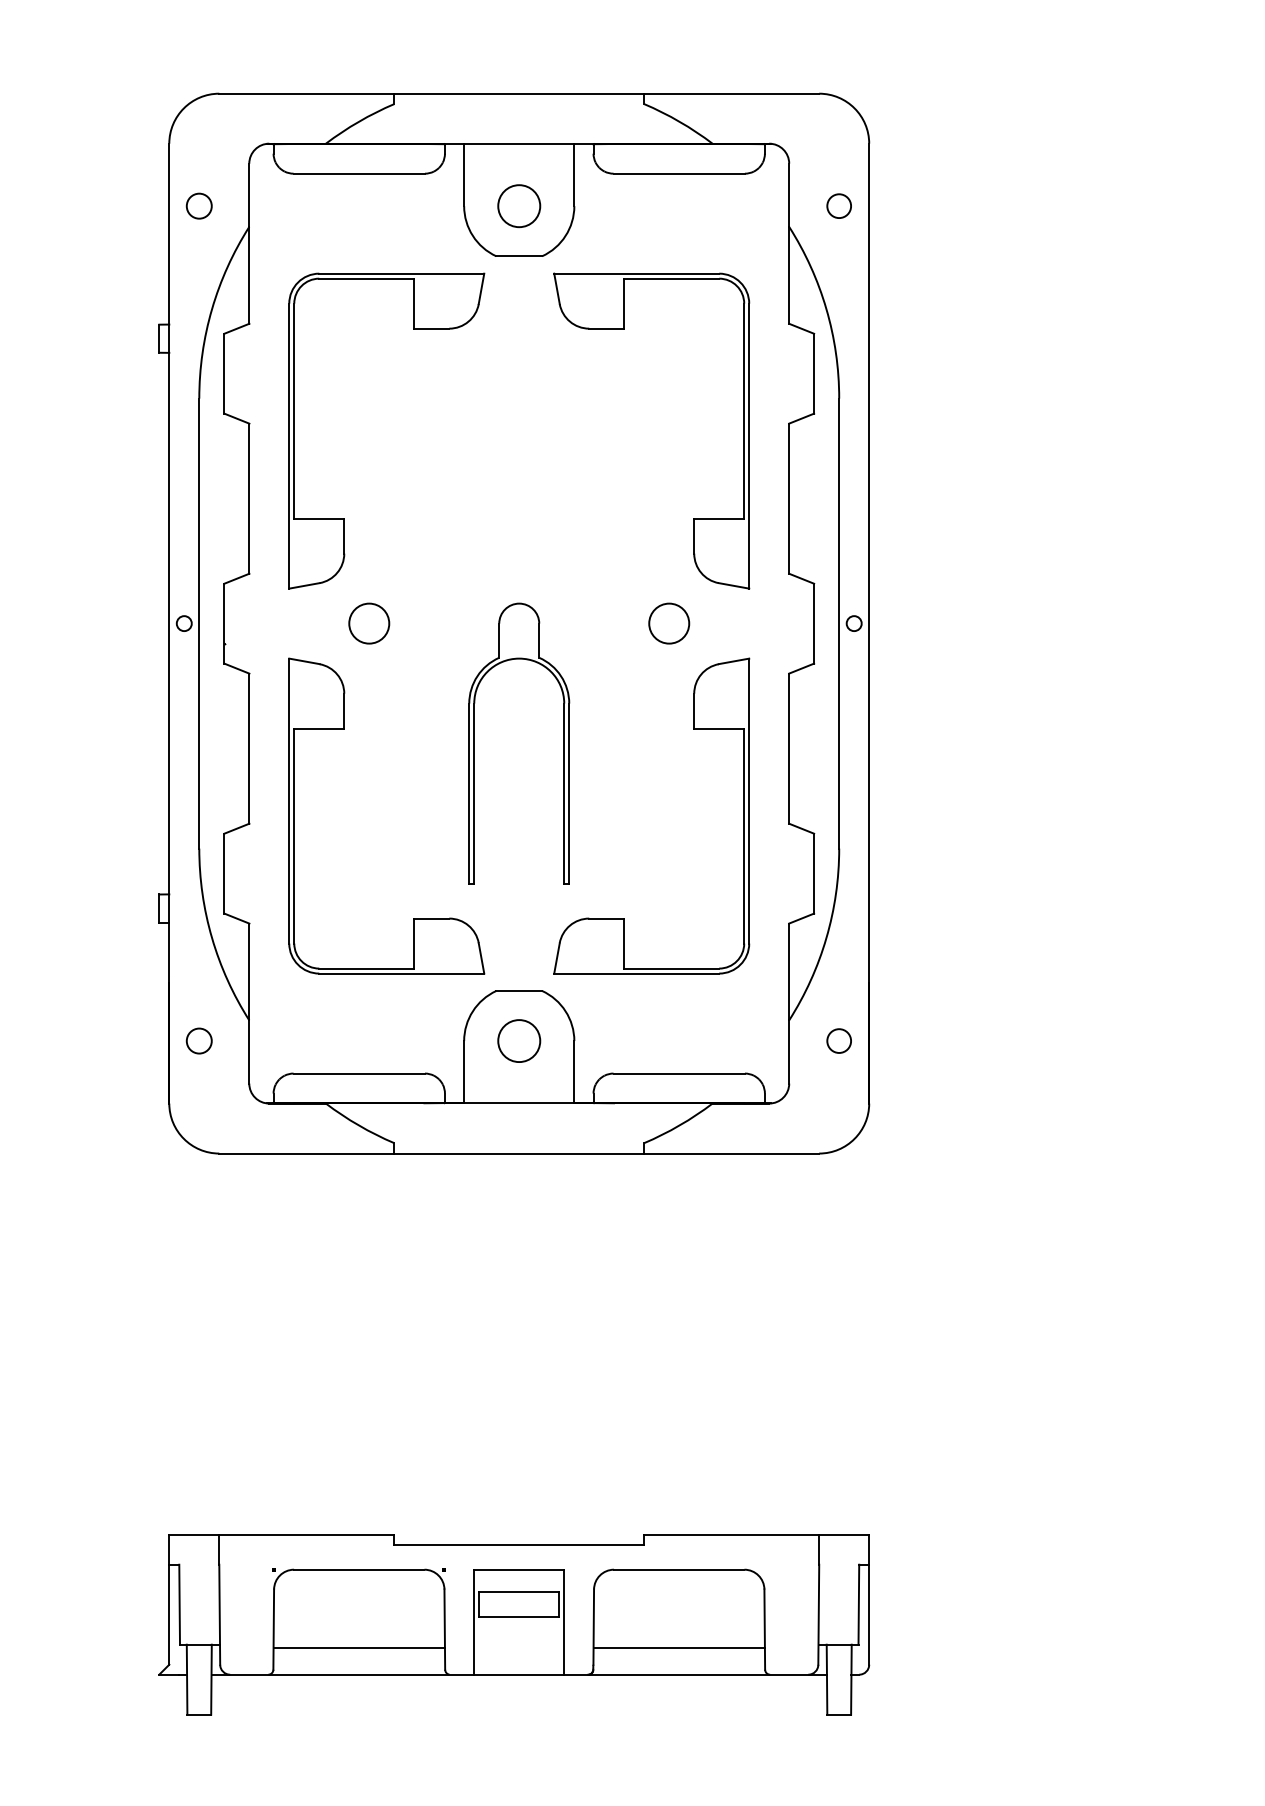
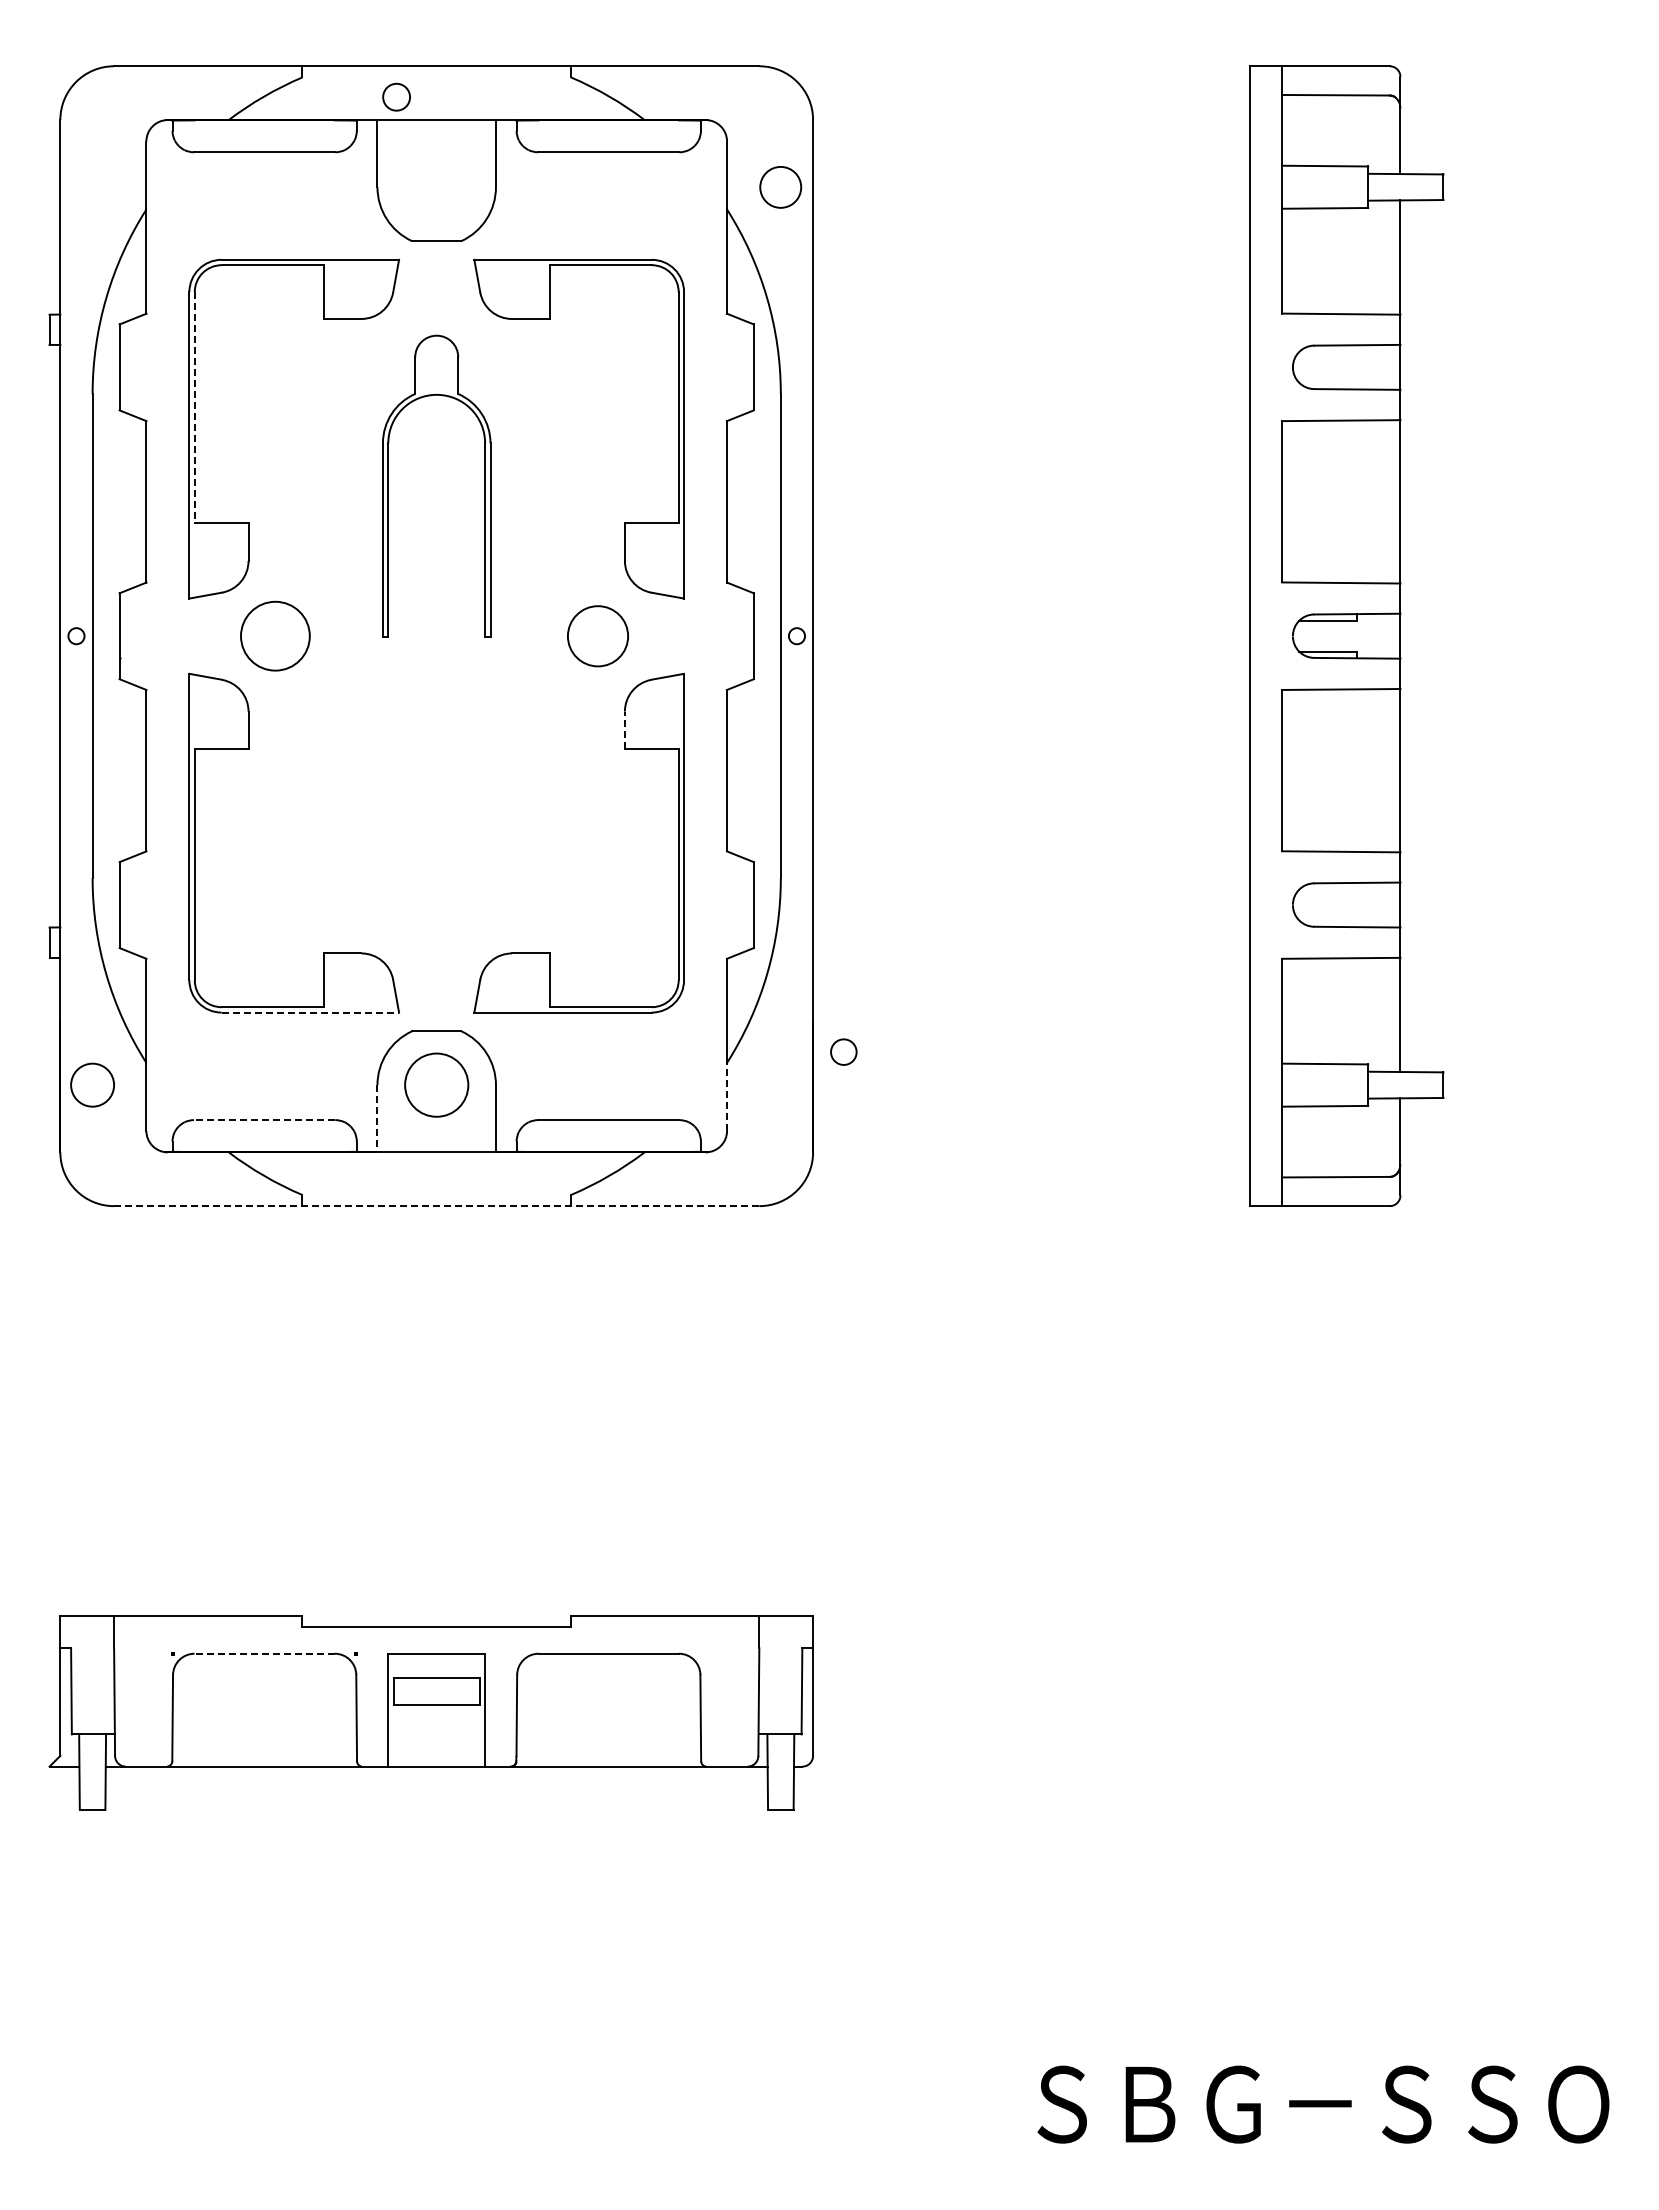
circle: (199, 205) -> (396, 96), moved
circle: (519, 205) -> (436, 186), removed
circle: (838, 205) -> (780, 186), size x1.6
line: (294, 410) -> (194, 407), solid -> dashed
circle: (368, 622) -> (274, 635), size x1.6
circle: (668, 622) -> (597, 635), size x1.4
line: (693, 711) -> (624, 730), solid -> dashed
part: (474, 742) -> (388, 485), moved
line: (401, 973) -> (310, 1012), solid -> dashed
circle: (199, 1040) -> (92, 1084), size x1.6
circle: (519, 1040) -> (436, 1084), size x1.4
circle: (838, 1040) -> (843, 1051), moved
line: (789, 1051) -> (727, 1096), solid -> dashed
line: (464, 1072) -> (377, 1118), solid -> dashed
line: (359, 1073) -> (264, 1120), solid -> dashed
line: (519, 1153) -> (436, 1206), solid -> dashed
line: (359, 1569) -> (264, 1653), solid -> dashed
line: (359, 1648) -> (264, 1738), removed
line: (678, 1648) -> (608, 1738), removed

